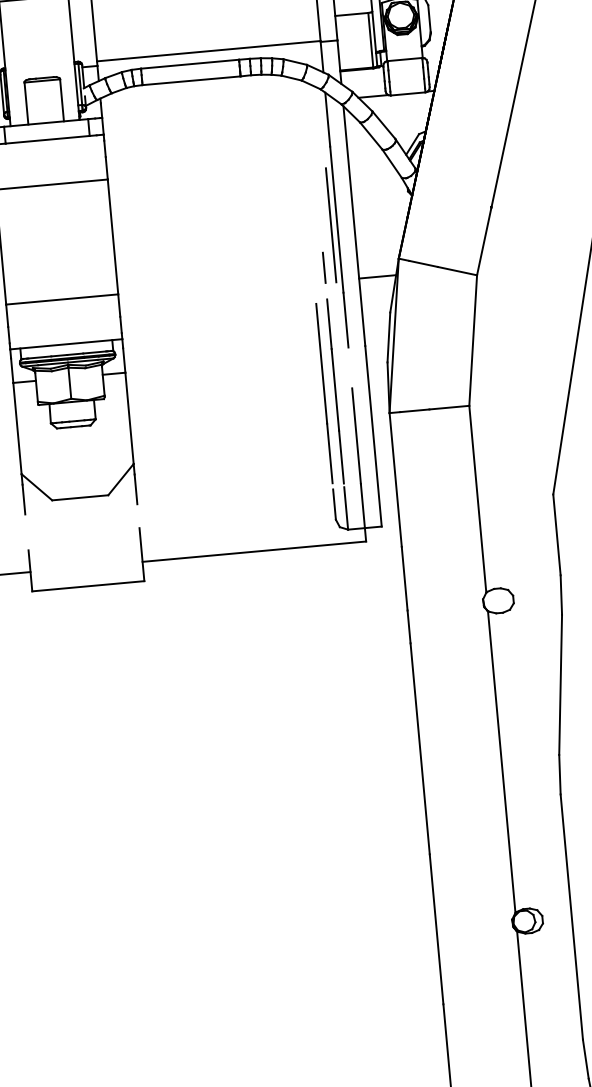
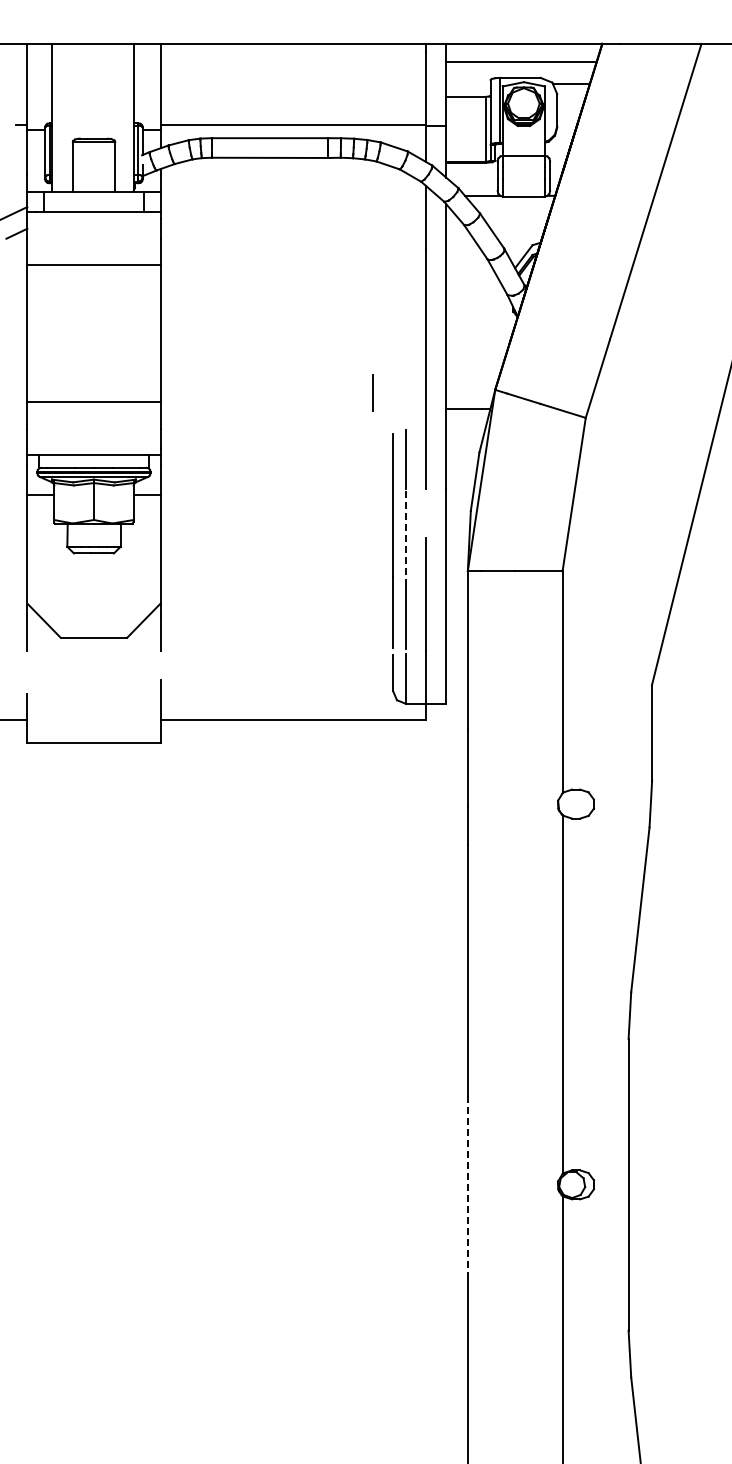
line: (331, 225) -> (419, 343), removed
line: (323, 267) -> (372, 392), moved
line: (335, 389) -> (406, 537), solid -> dashed
line: (436, 929) -> (467, 1185), solid -> dashed

